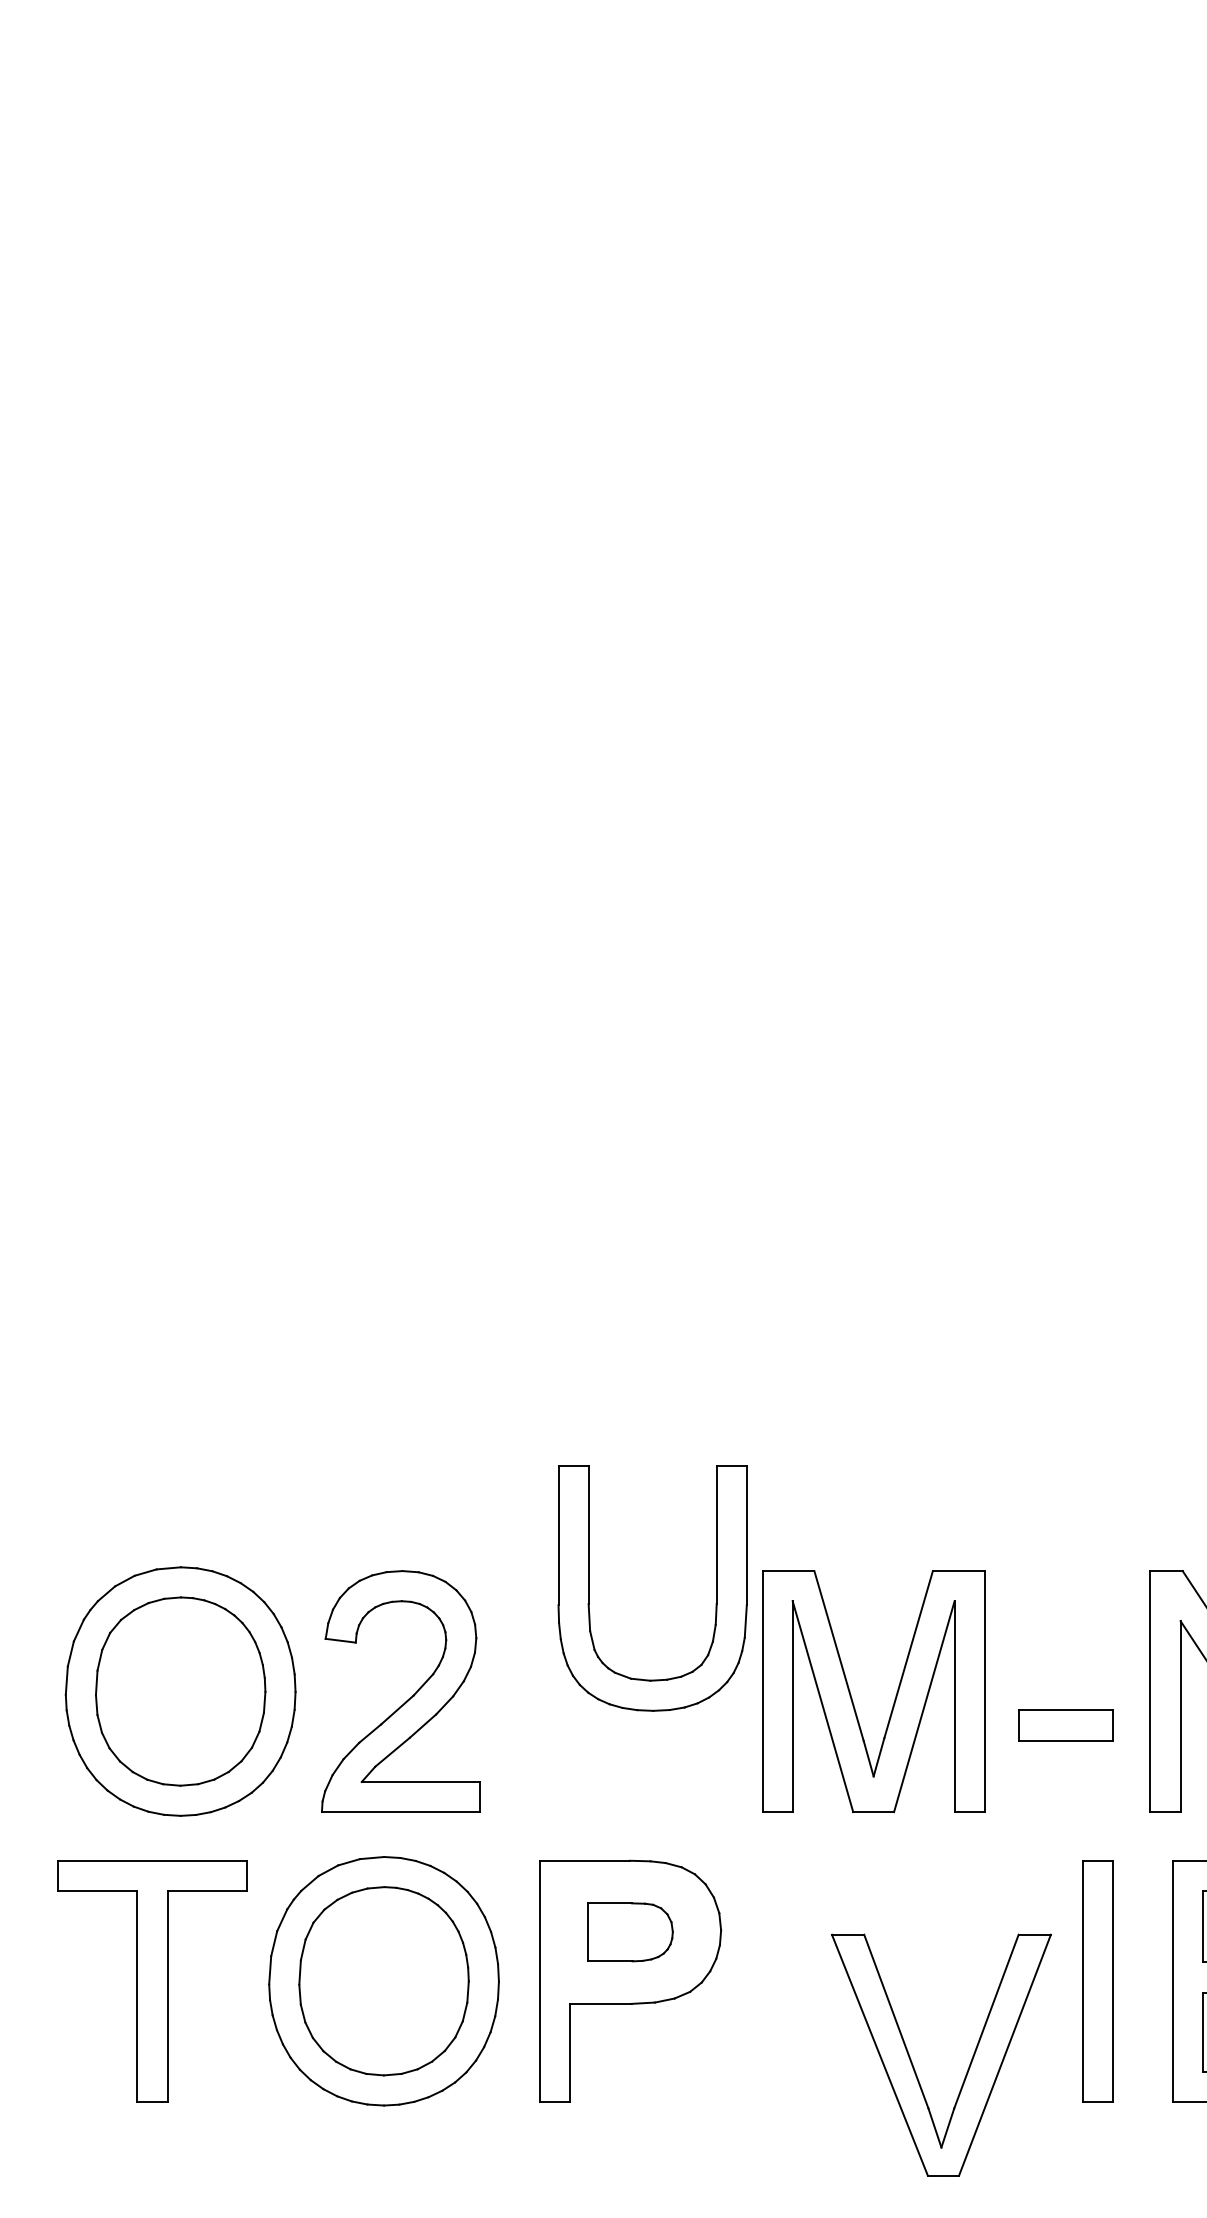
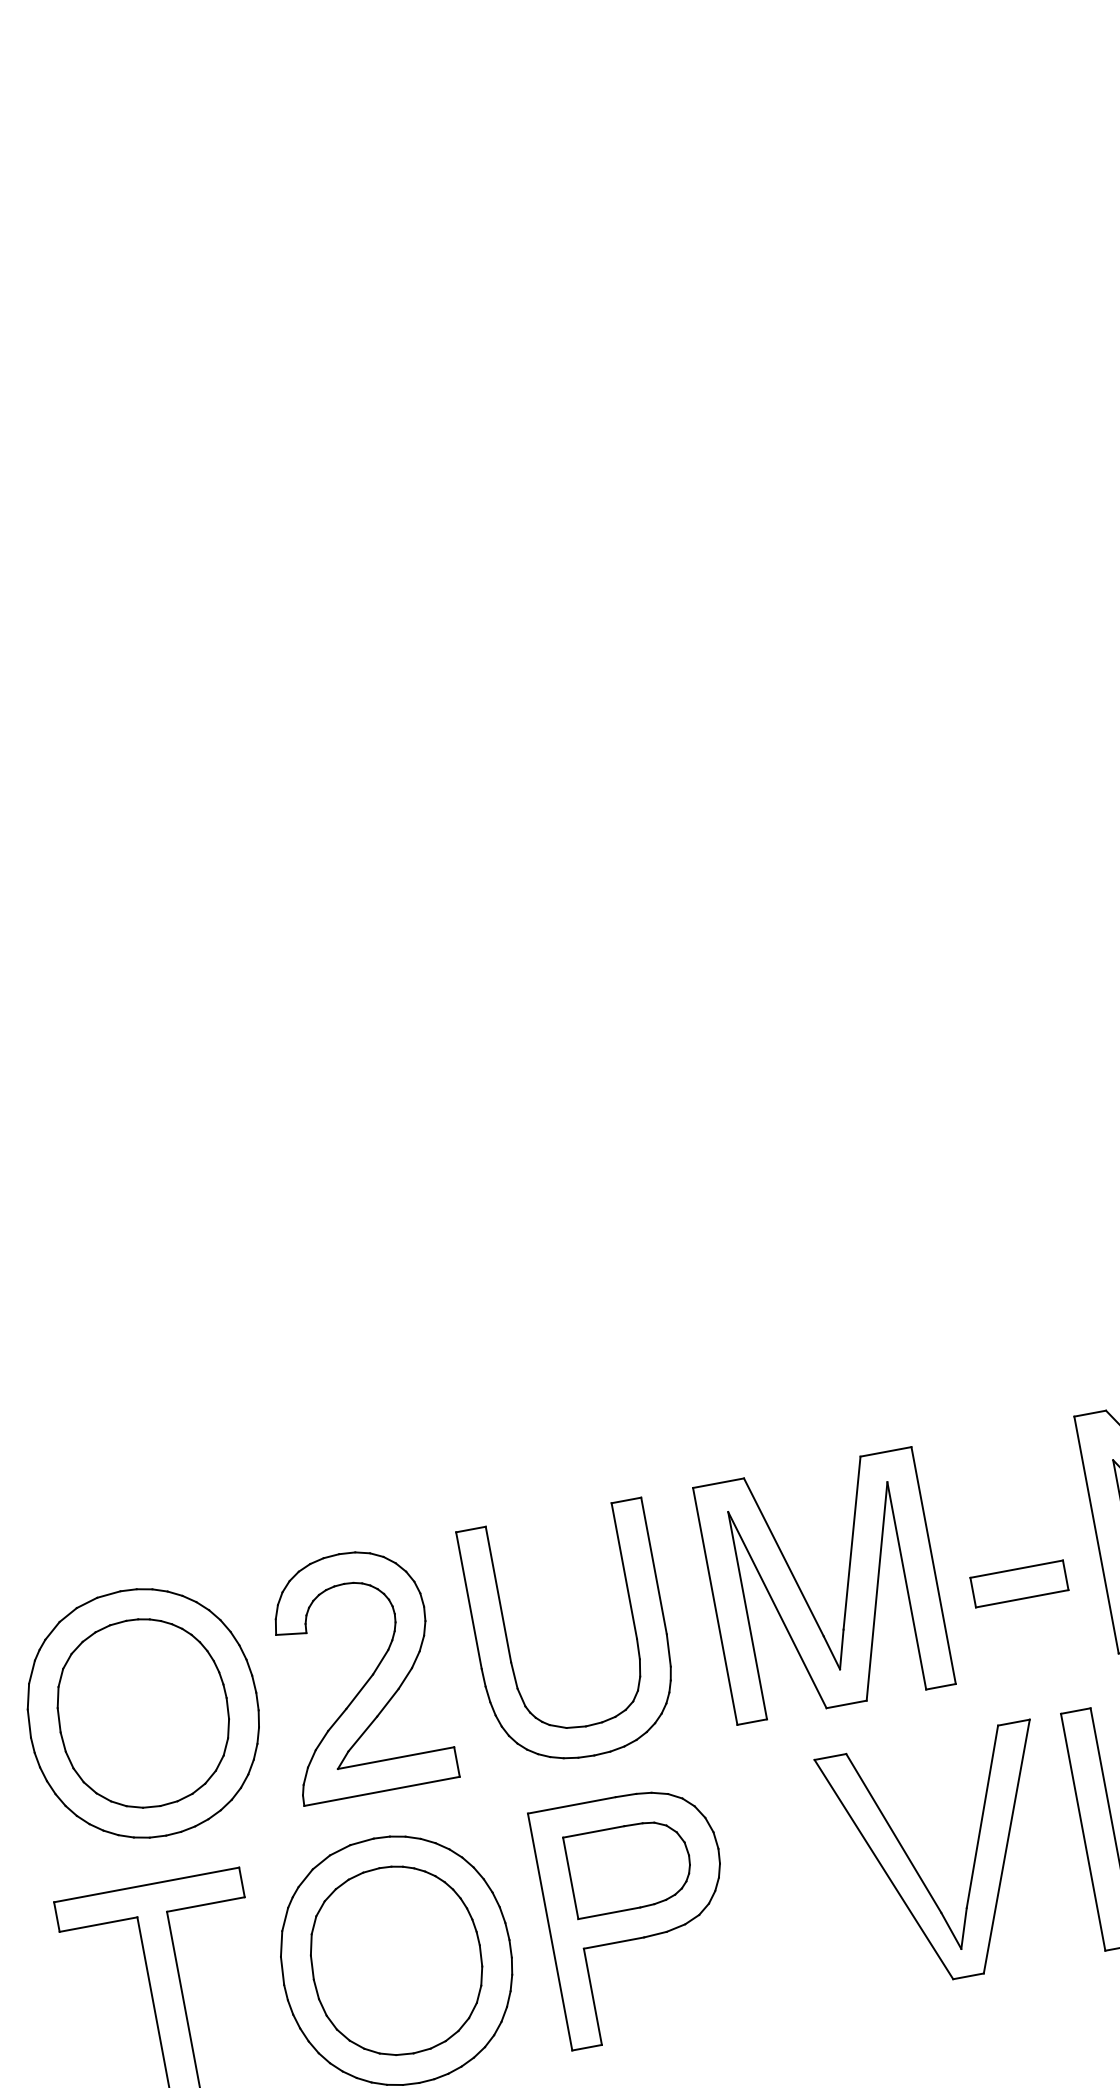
part: (589, 1588) -> (509, 1646), moved
part: (630, 1932) -> (629, 1867), size x1.43
part: (968, 2066) -> (973, 1864), moved

